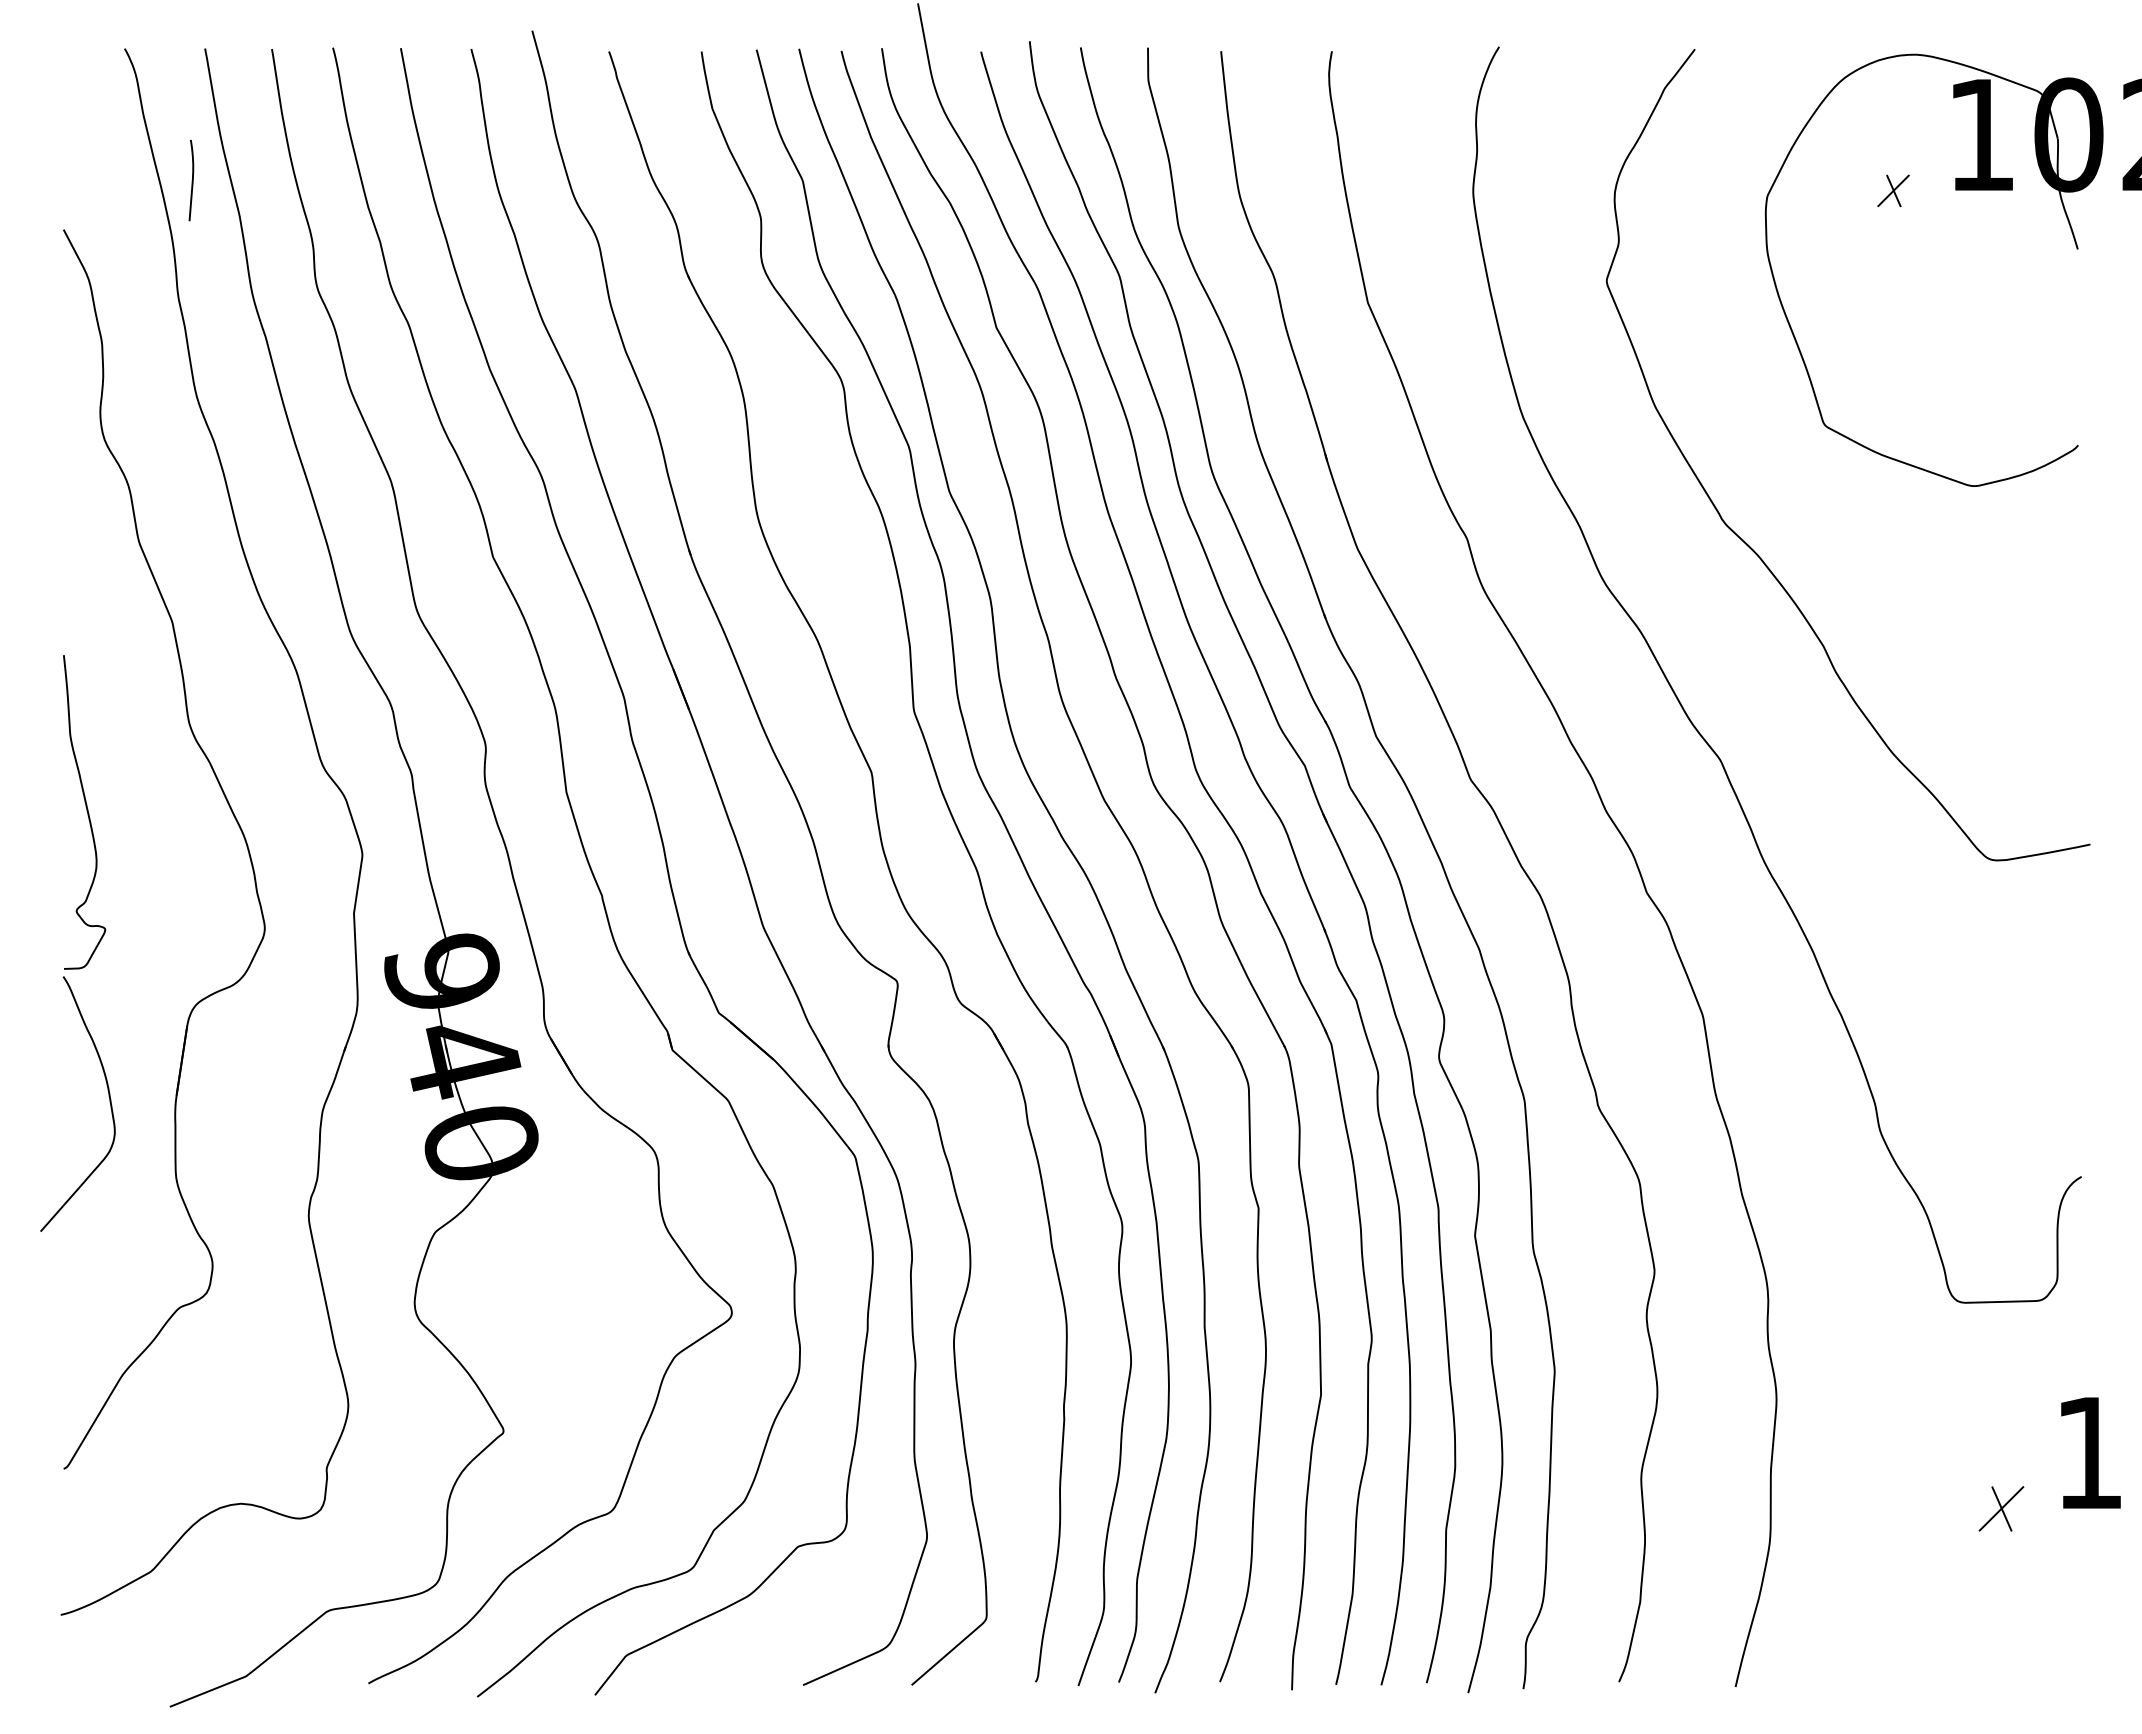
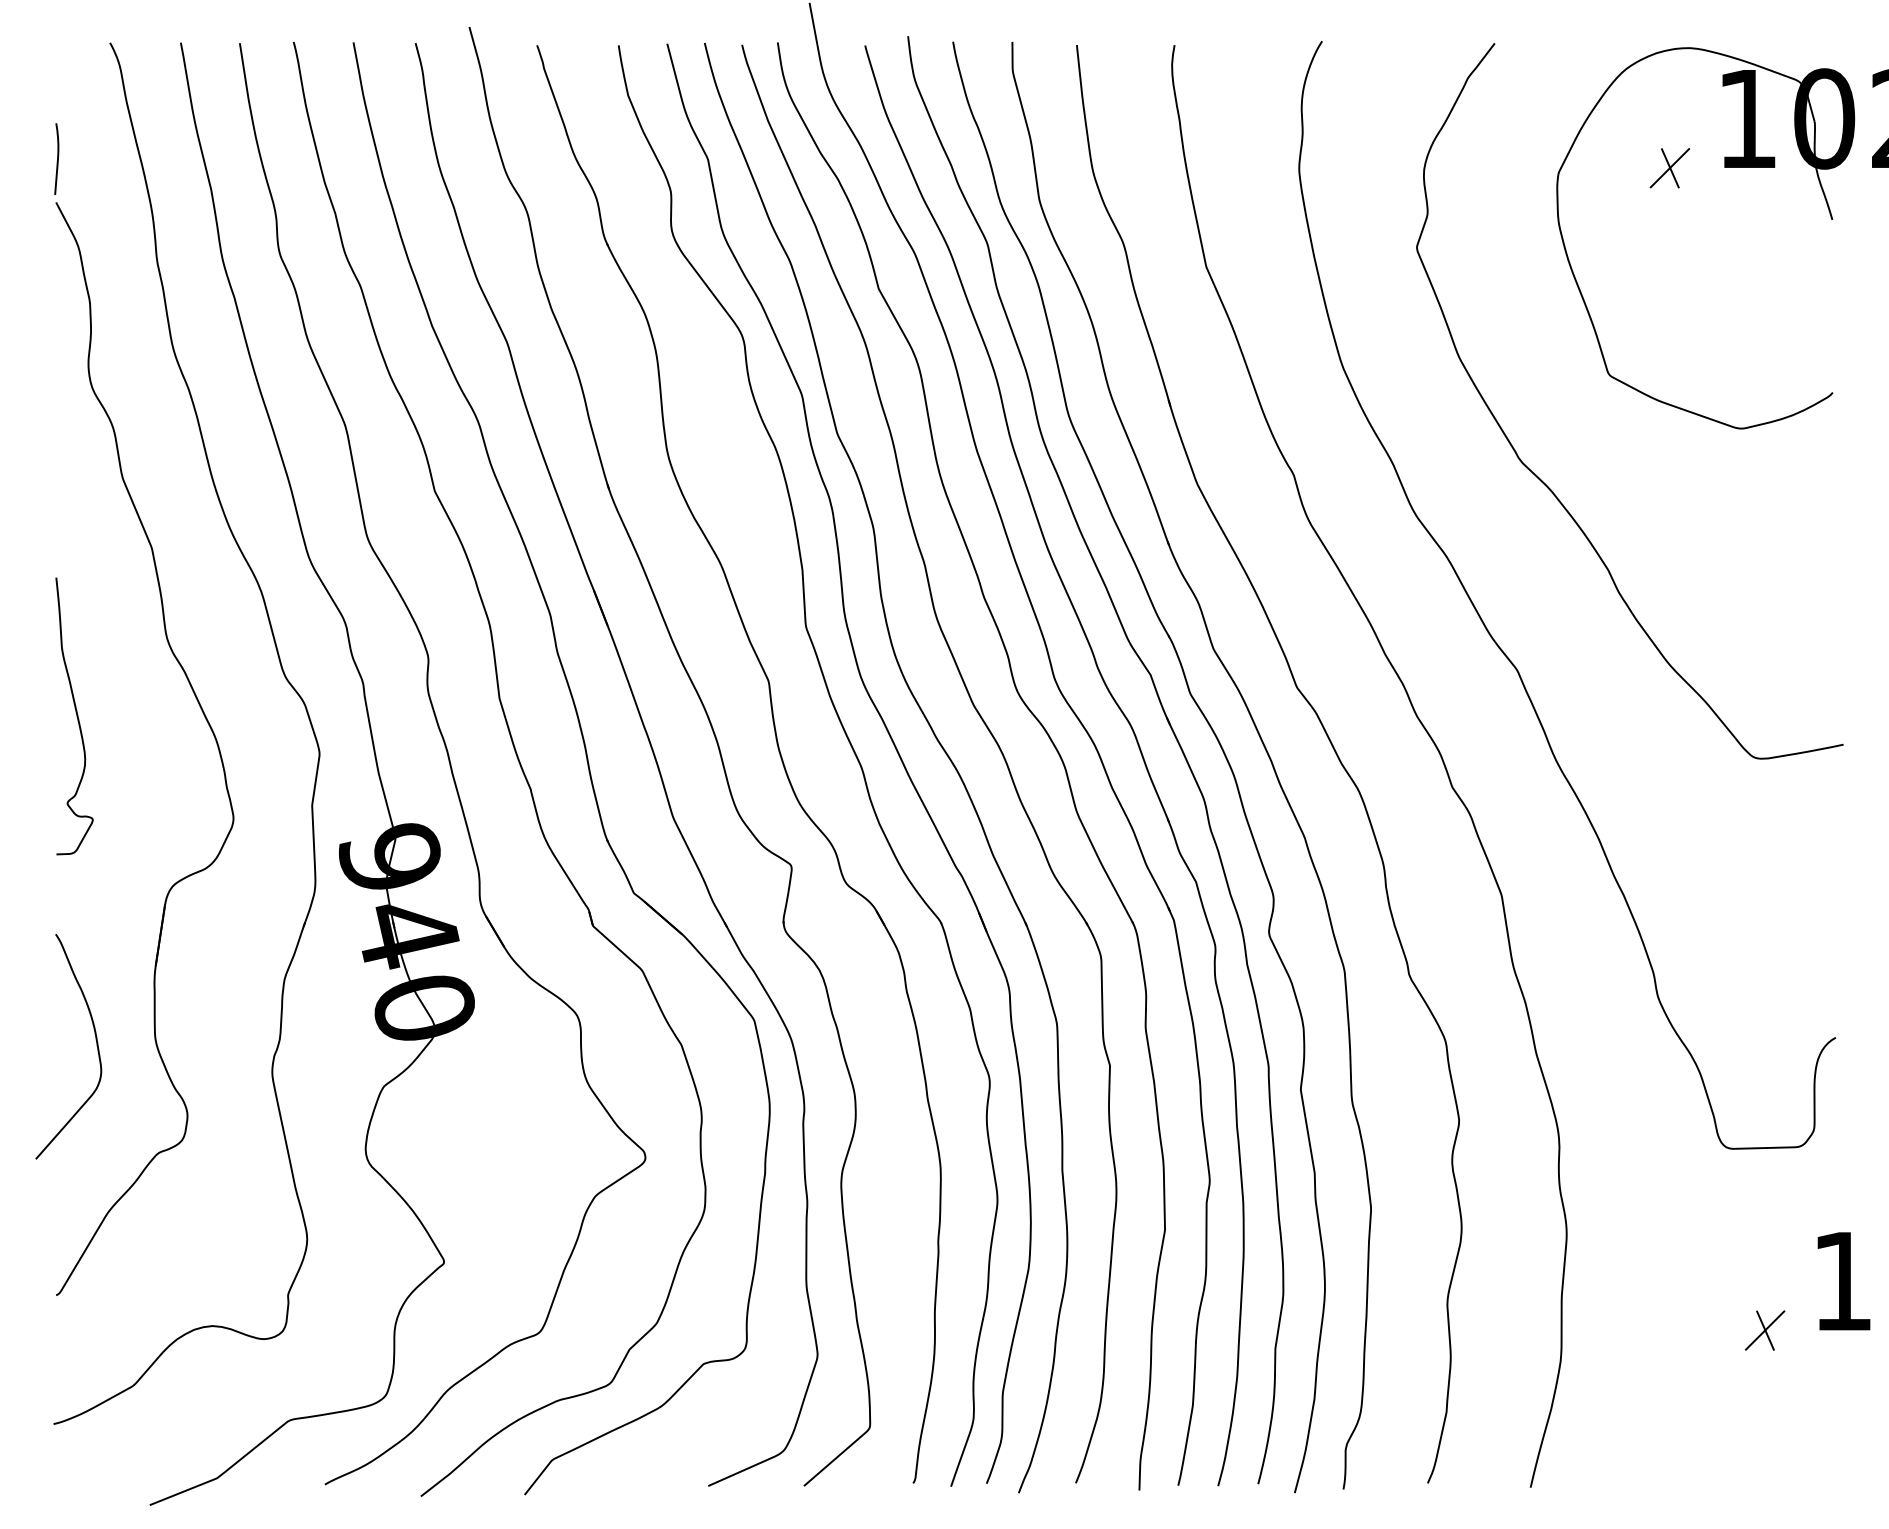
curve: (191, 180) -> (56, 159), moved
part: (1893, 190) -> (1669, 167), size x1.43
curve: (108, 1096) -> (95, 1040), moved

